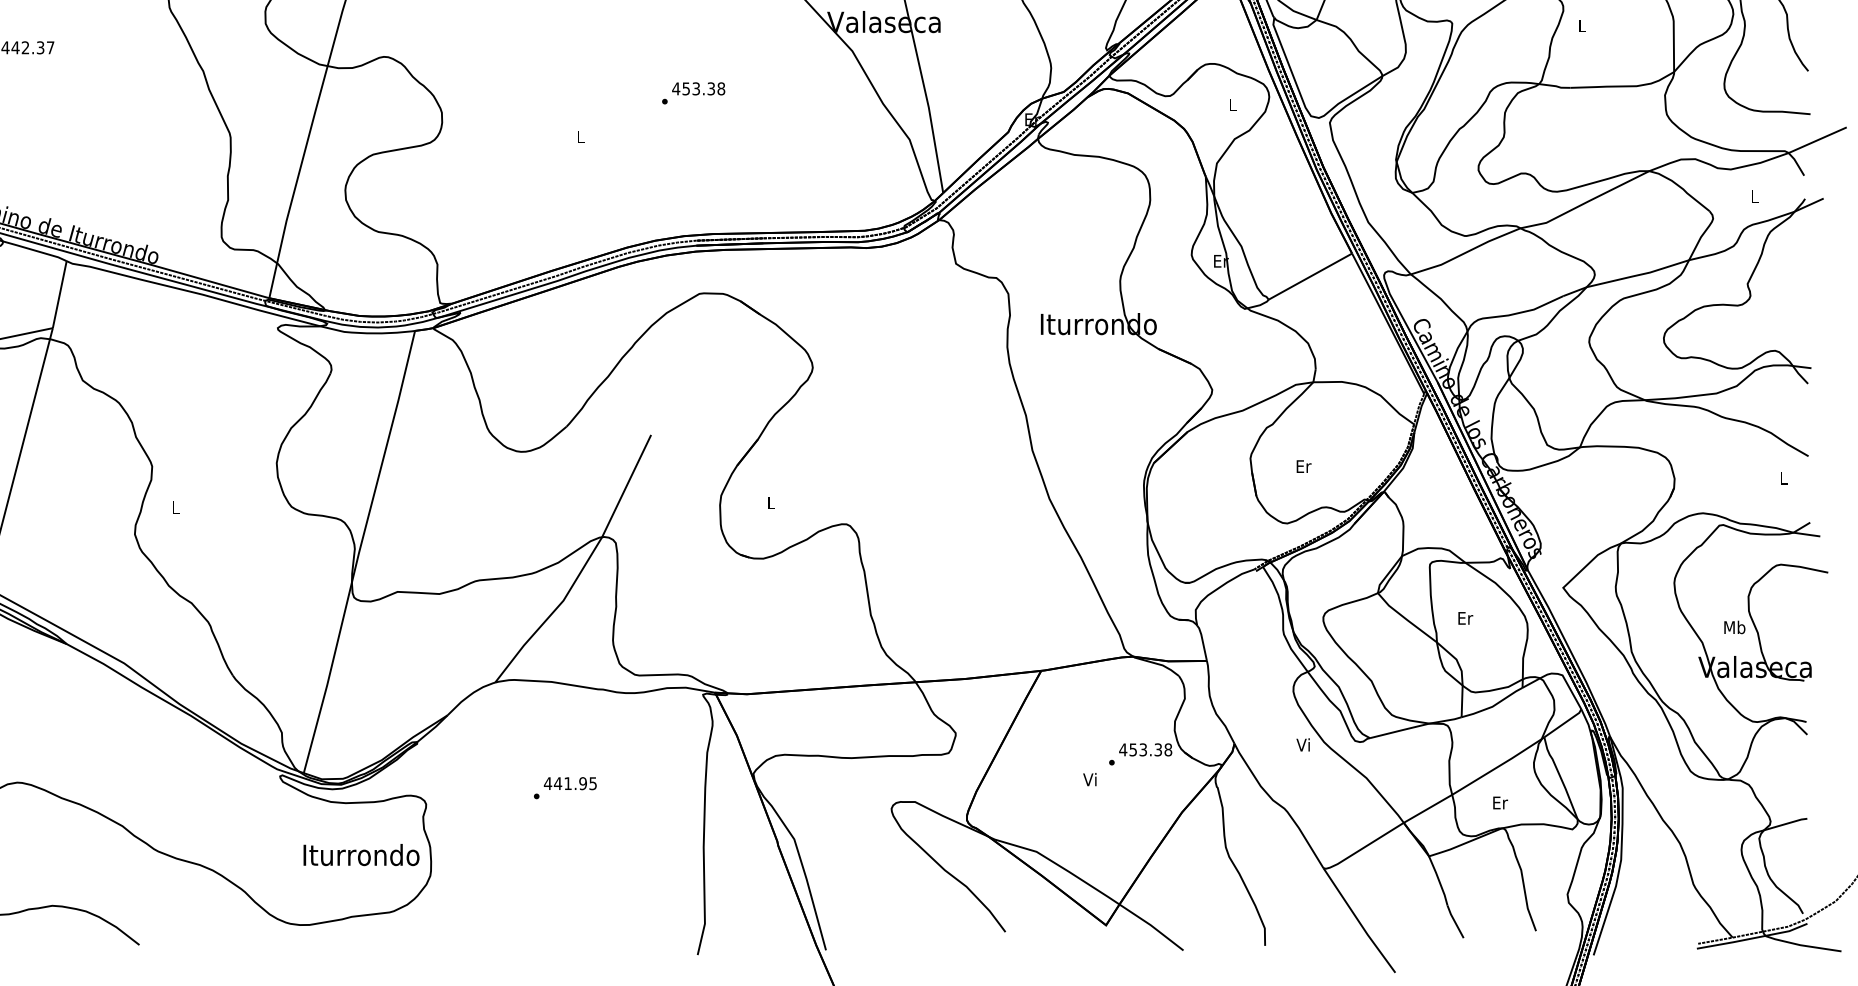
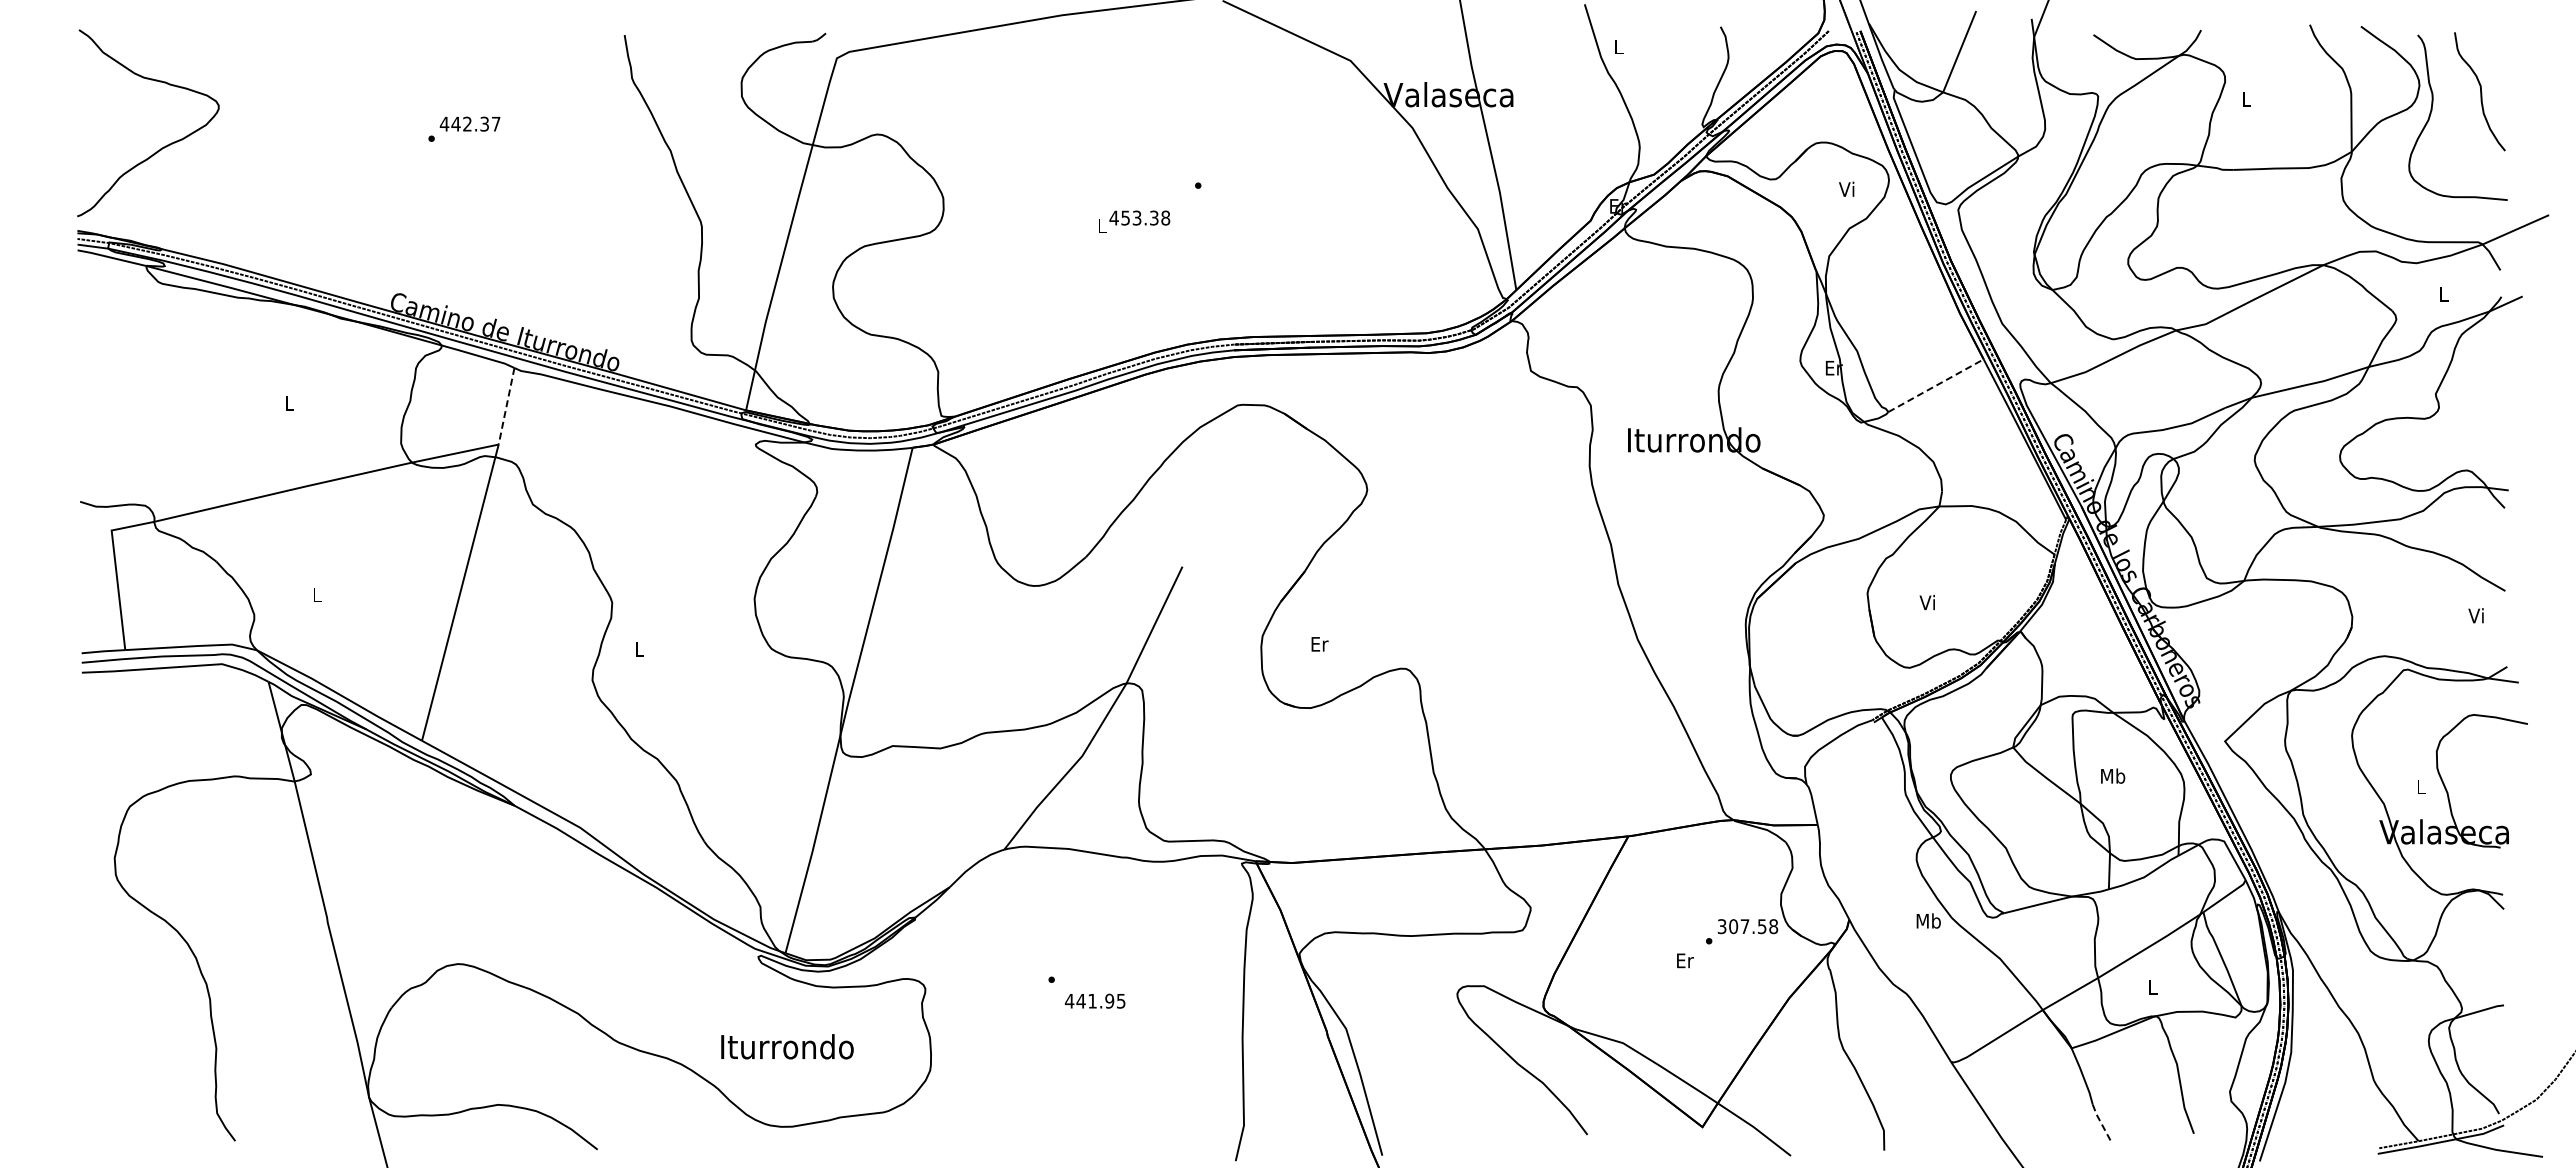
text: (698, 88) -> (1139, 217), moved
text: (1232, 104) -> (1846, 188), L -> Vi
line: (1310, 276) -> (1936, 385), solid -> dashed
line: (59, 294) -> (506, 406), solid -> dashed
text: (1303, 466) -> (1928, 602), Er -> Vi
text: (1782, 477) -> (2475, 615), L -> Vi
text: (771, 503) -> (1319, 644), L -> Er
text: (1465, 617) -> (2113, 775), Er -> Mb
text: (1735, 627) -> (2421, 786), Mb -> L
text: (1303, 744) -> (1928, 920), Vi -> Mb
text: (1140, 749) -> (1741, 926), 453.38 -> 307.58
text: (1090, 779) -> (1684, 960), Vi -> Er
text: (570, 783) -> (1095, 1000), moved
text: (1500, 803) -> (2153, 987), Er -> L
text: (361, 854) -> (787, 1046), moved
line: (1455, 922) -> (2101, 1123), solid -> dashed

